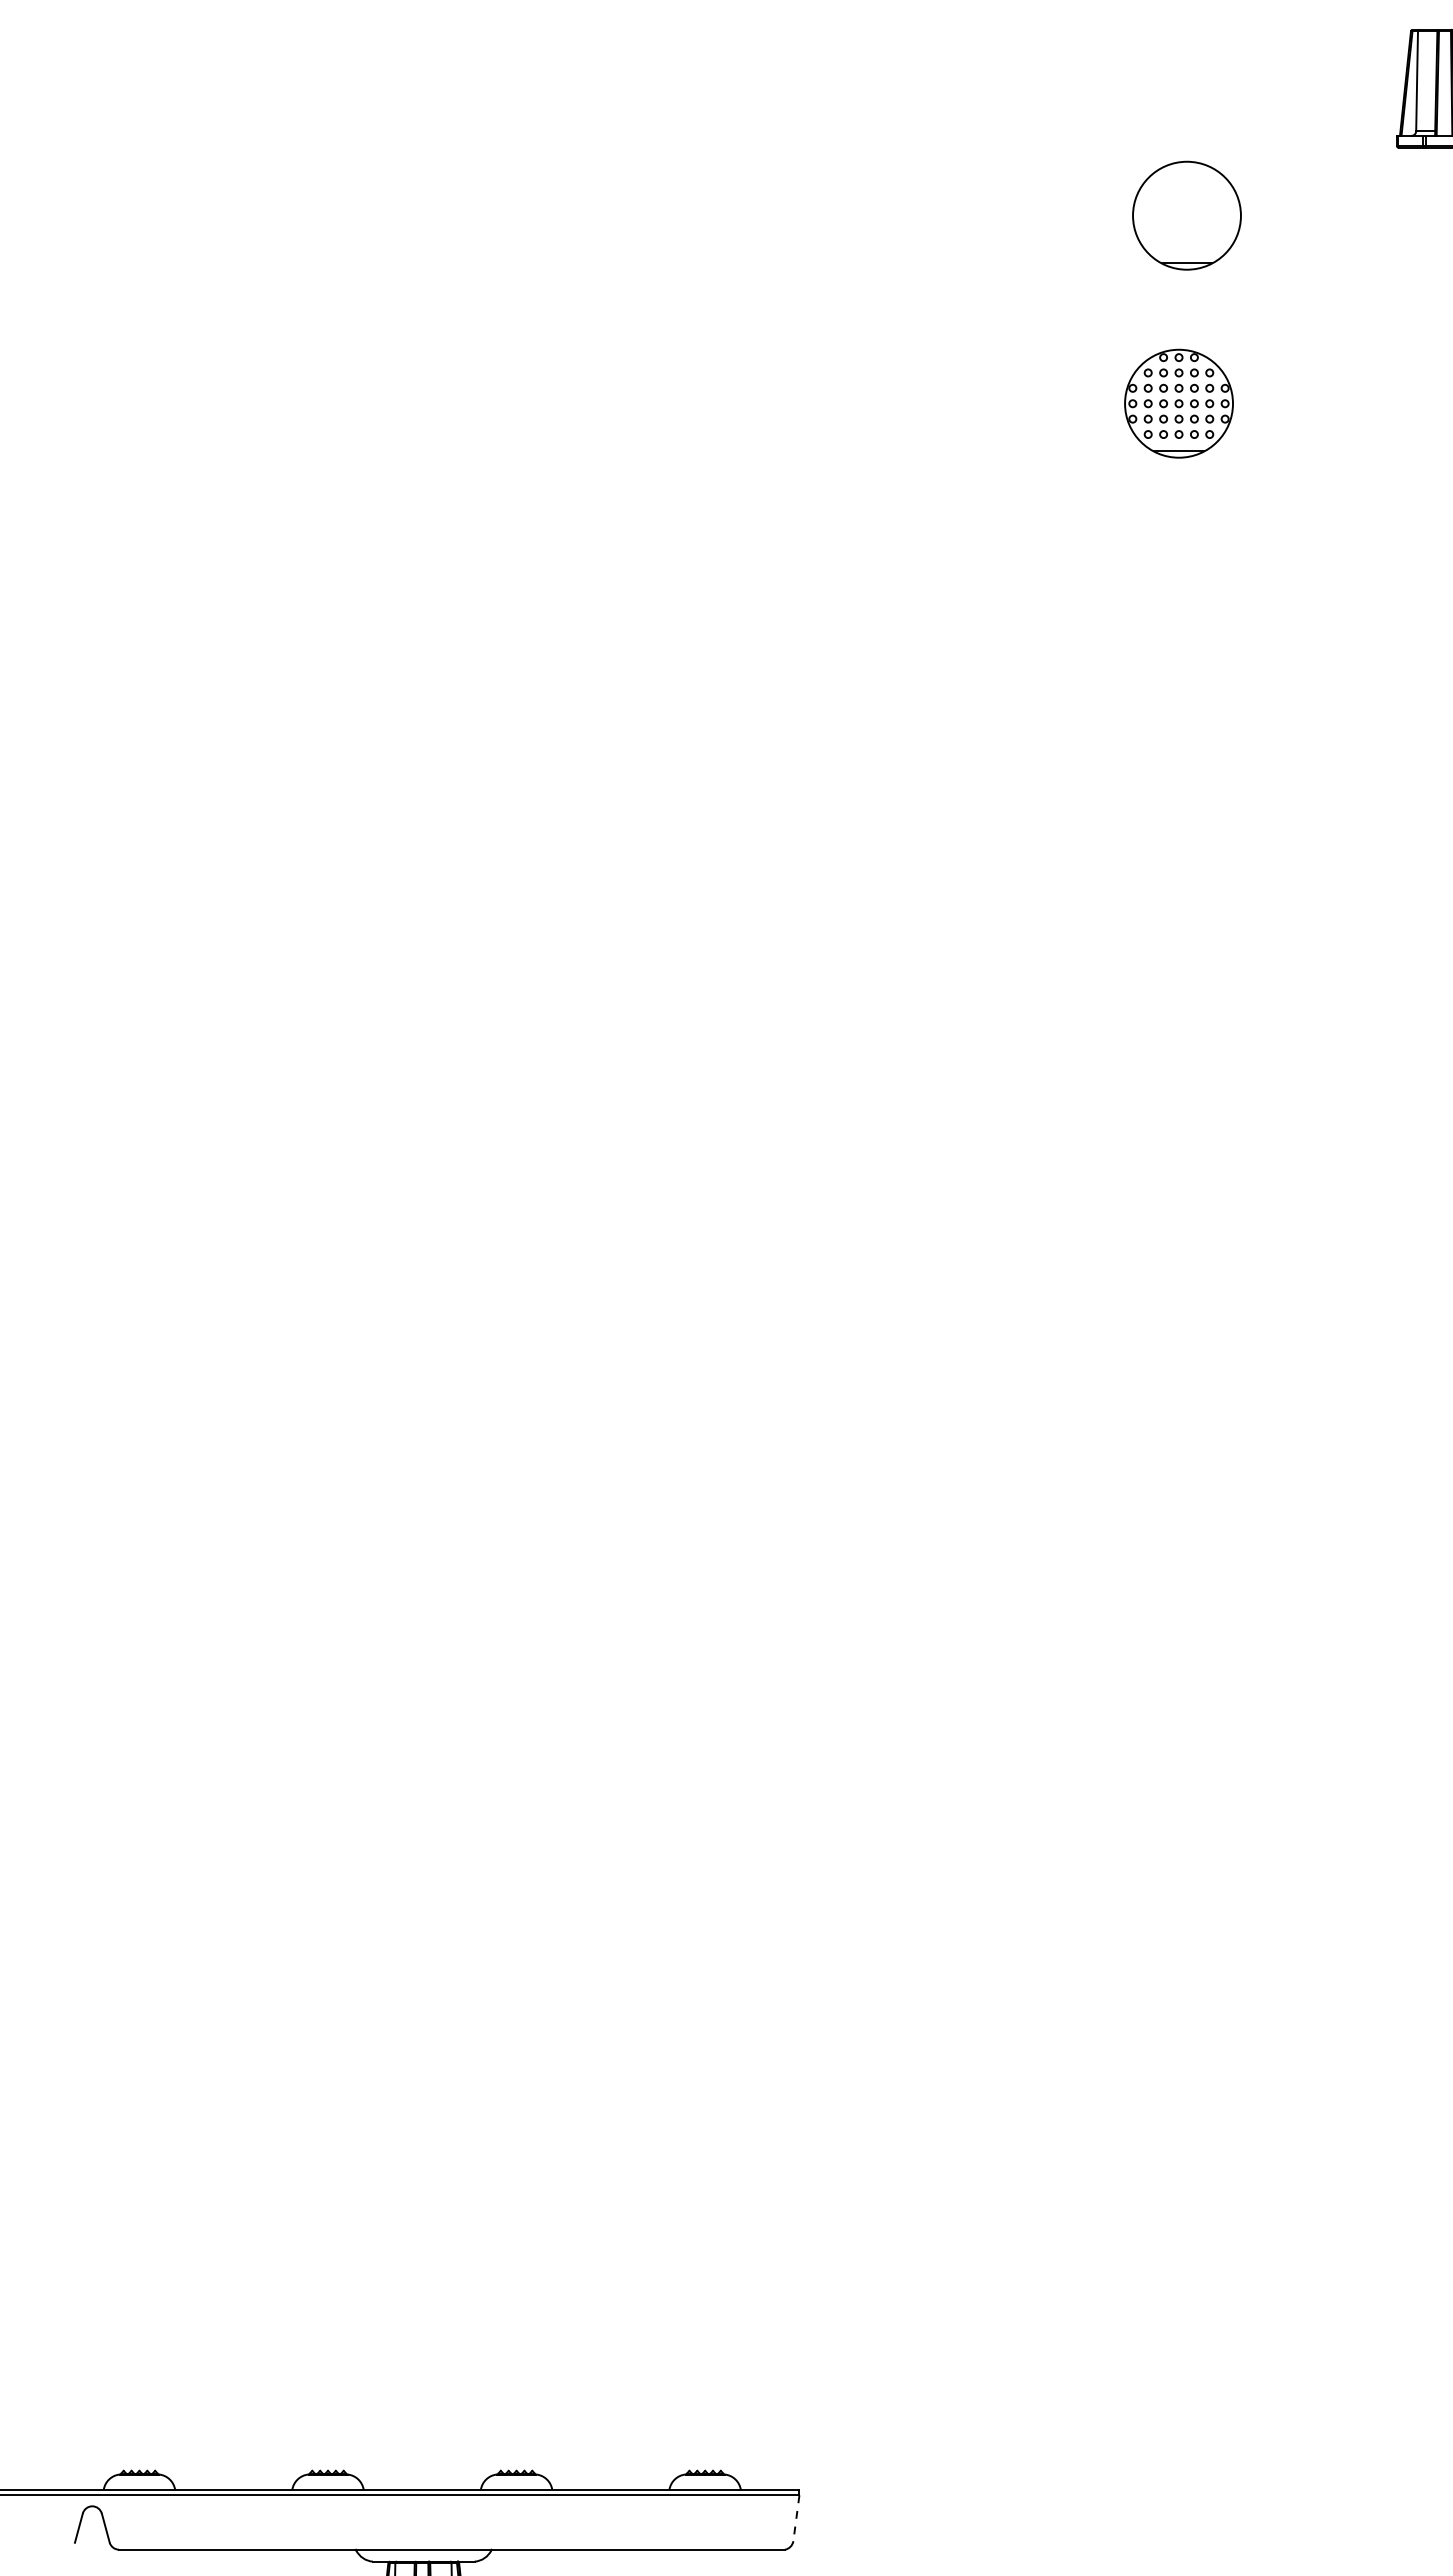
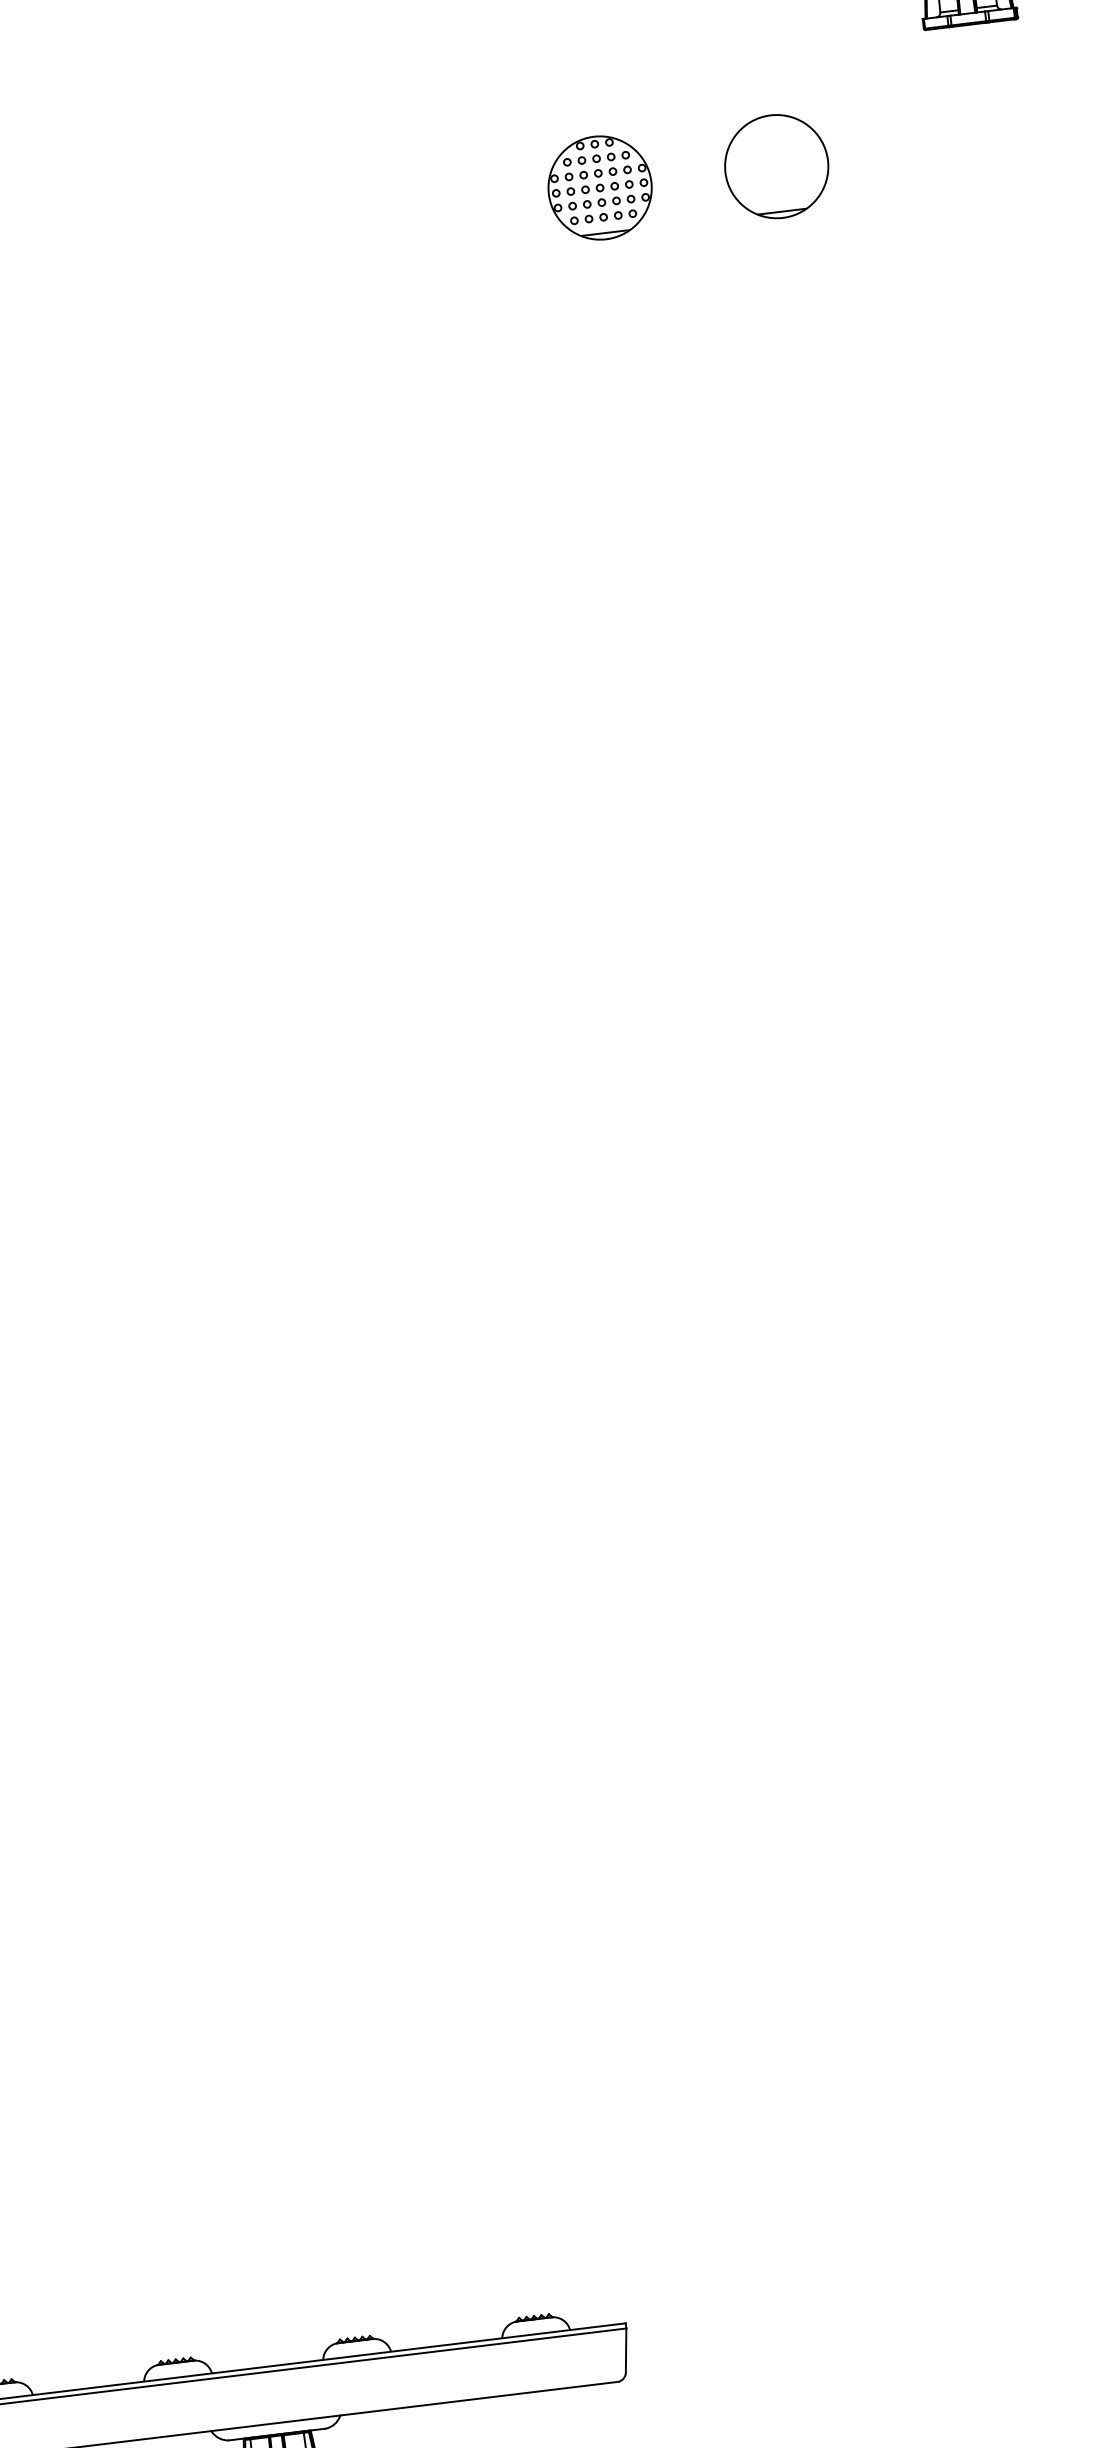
part: (1186, 215) -> (776, 166), moved
part: (1178, 403) -> (599, 187), moved
line: (796, 2518) -> (626, 2350), dashed -> solid

